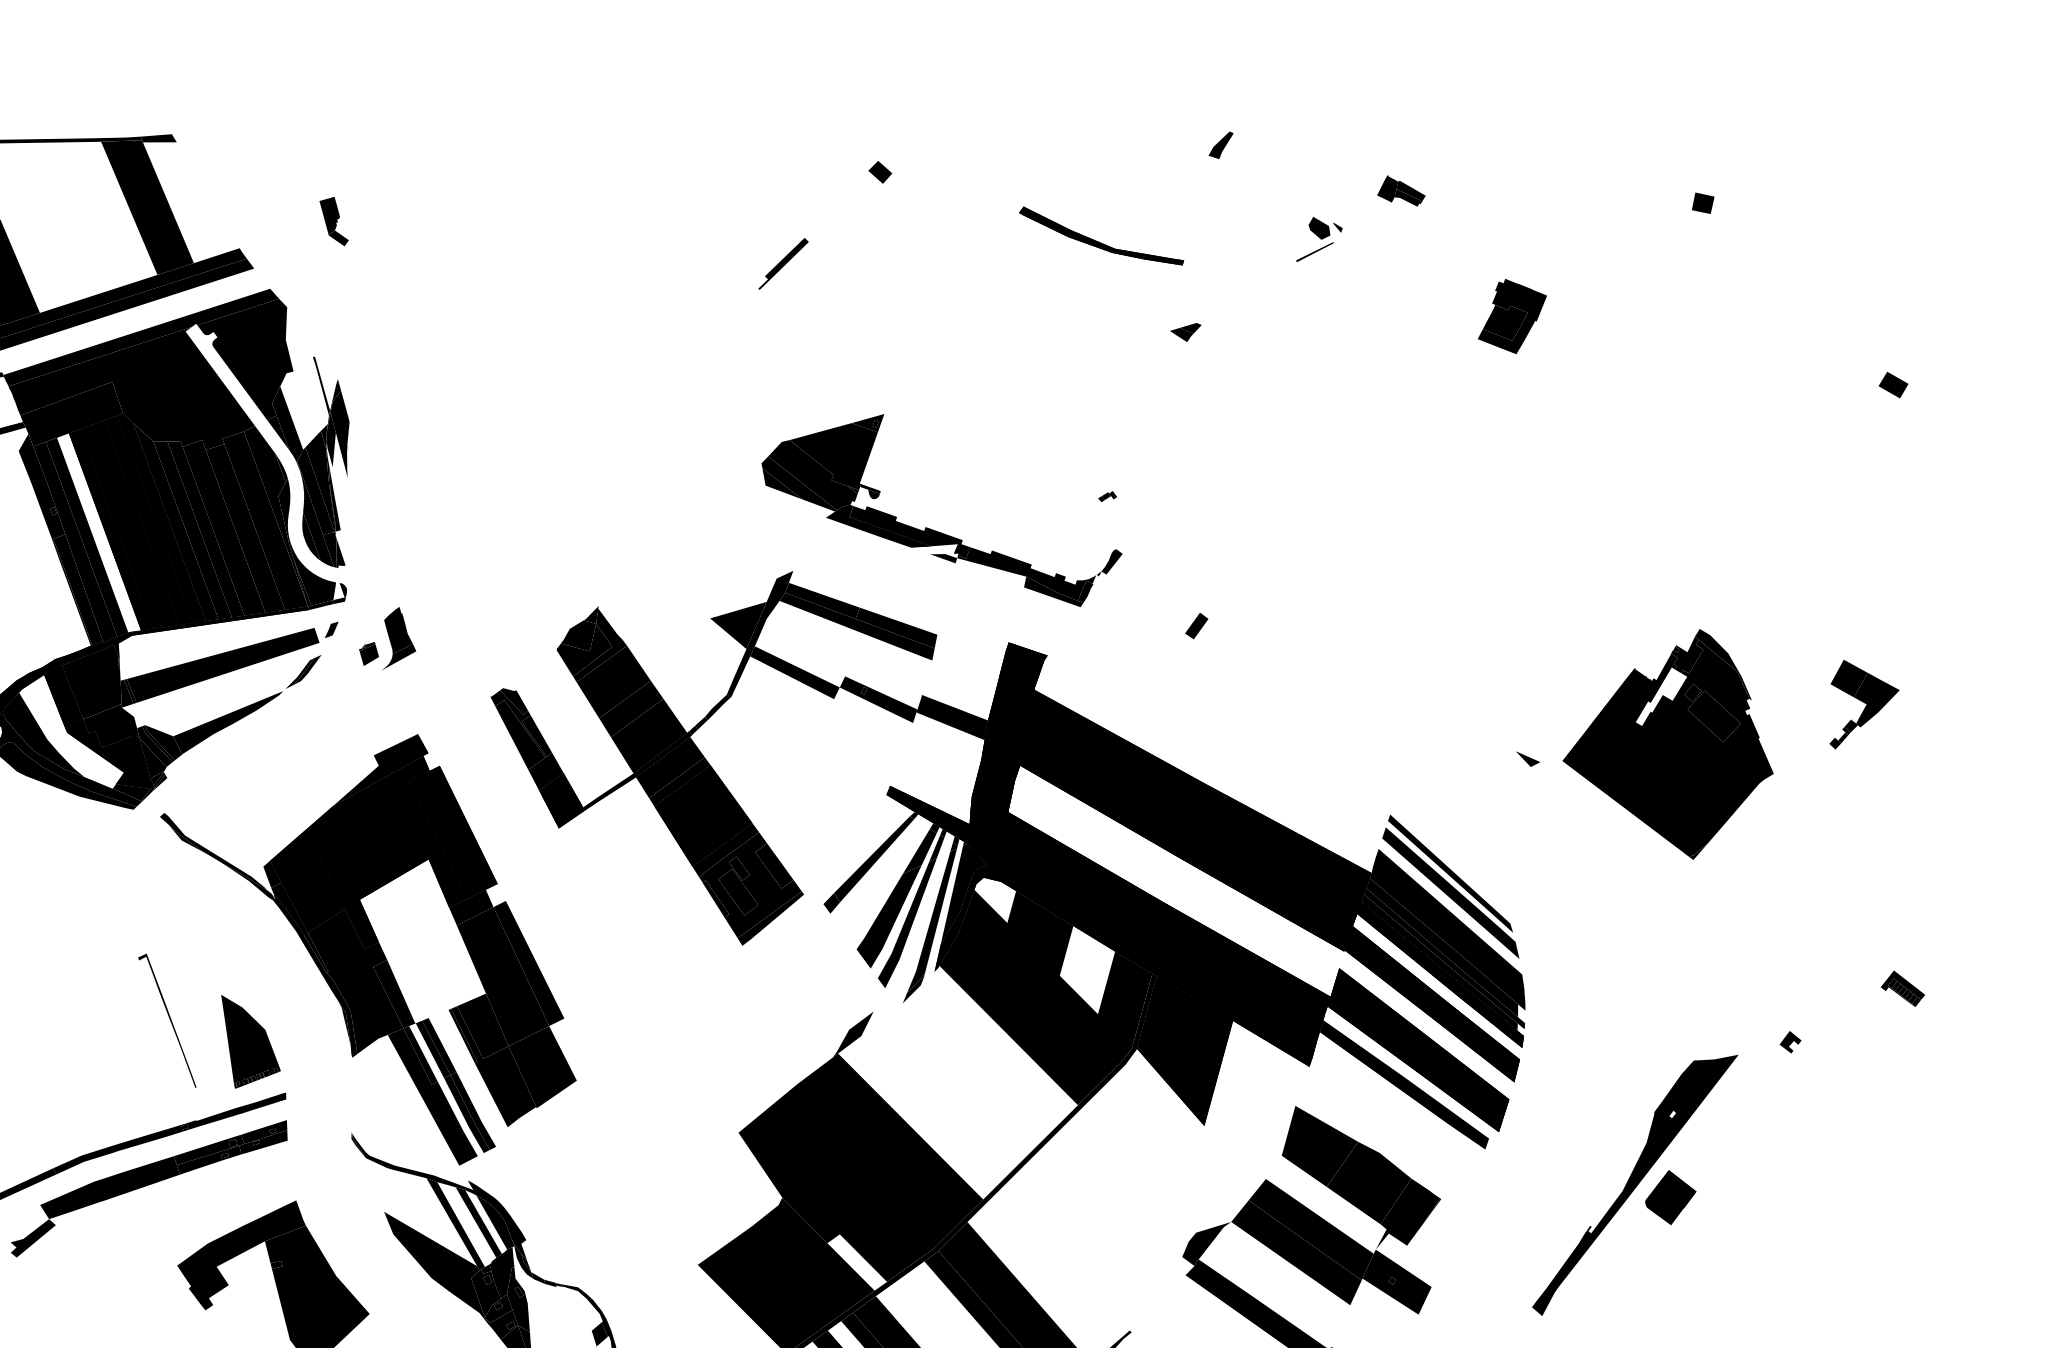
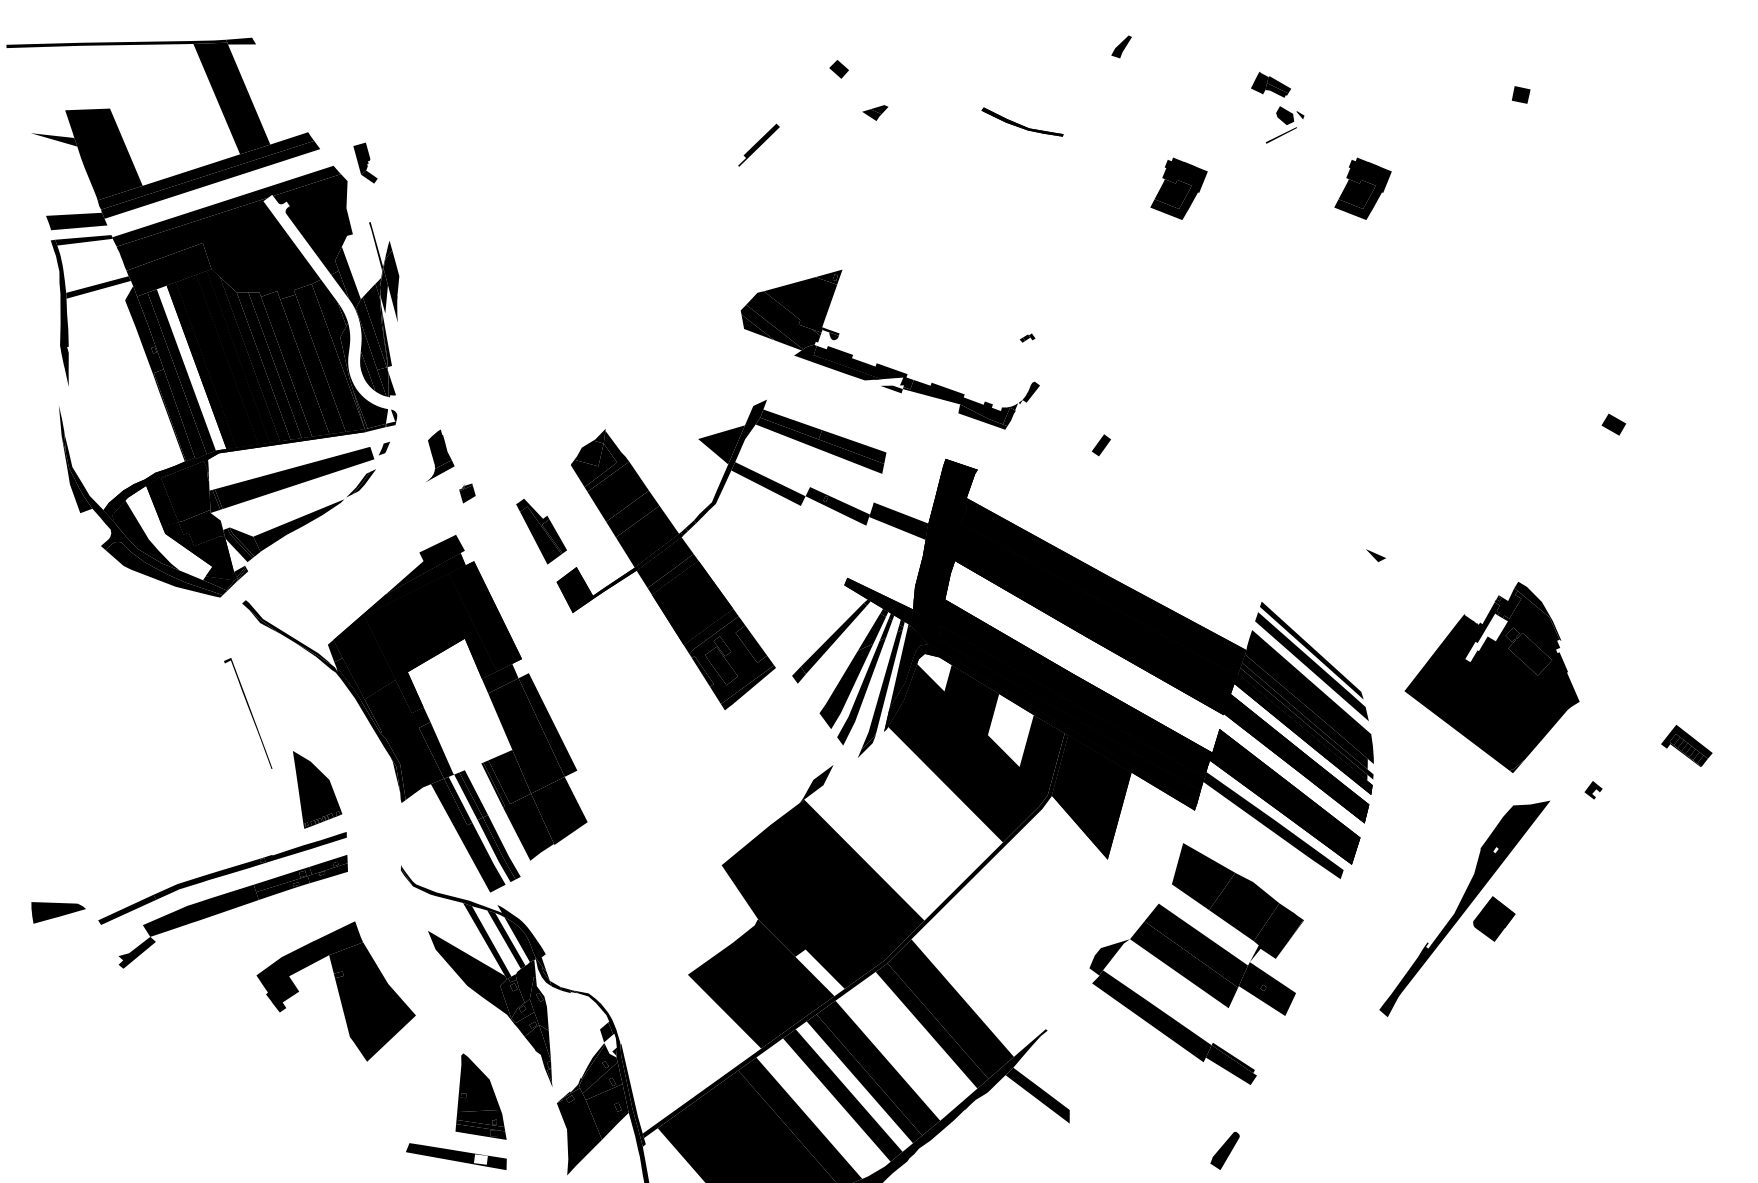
part: (334, 220) -> (365, 162), moved
part: (1101, 235) -> (1022, 121), size x0.6
part: (1319, 238) -> (1285, 124), moved
part: (1289, 316) -> (1178, 188), added
part: (1185, 331) -> (875, 112), moved
part: (1893, 384) -> (1613, 424), moved
part: (369, 653) -> (467, 493), moved
fill: (513, 701) -> (535, 507), removed
part: (1864, 704) -> (1654, 510), removed
part: (1667, 744) -> (1491, 677), moved
fill: (153, 757) -> (236, 554), removed
fill: (545, 772) -> (561, 566), removed
part: (1902, 988) -> (1686, 745), size x1.4
part: (167, 1020) -> (248, 713), moved

